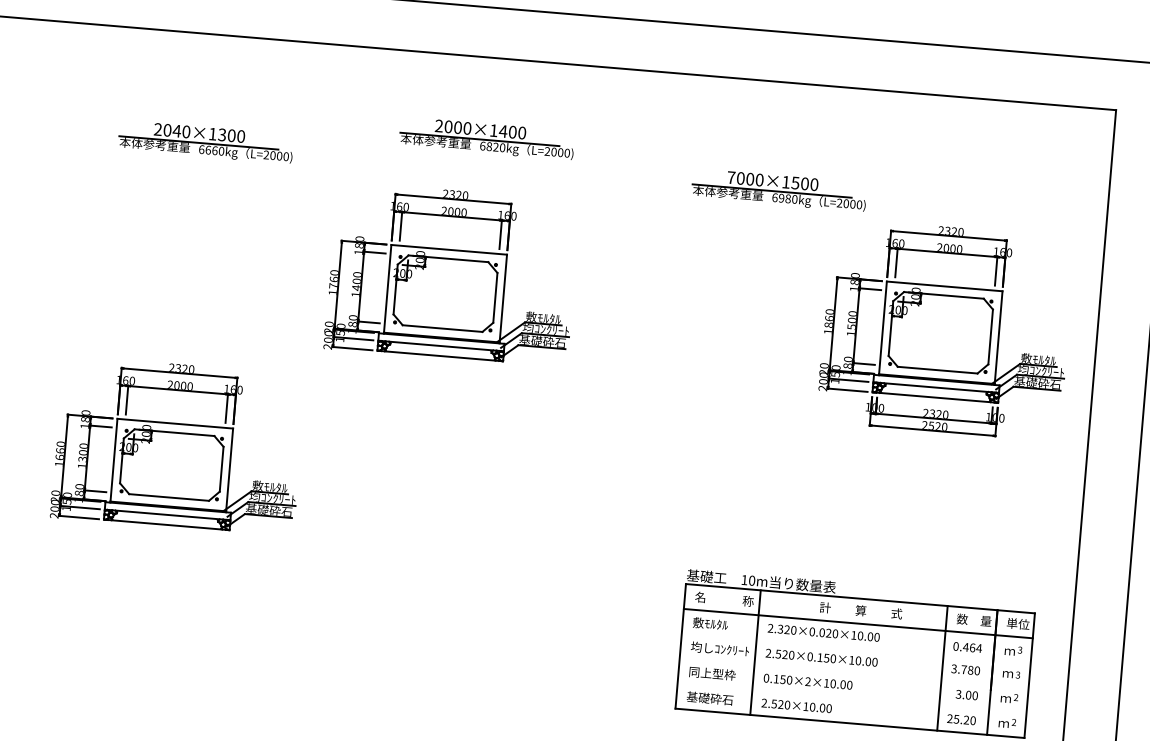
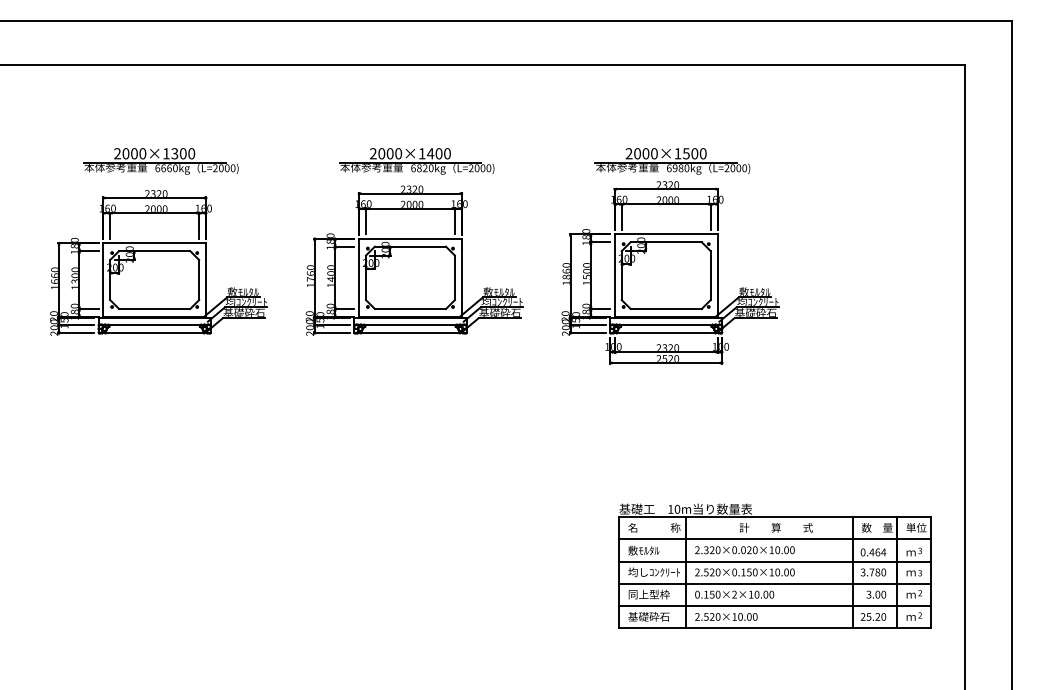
text: (177, 130) -> (134, 153), 2040×1300 -> 2000×1300
part: (486, 138) -> (416, 161), moved
text: (730, 177) -> (628, 153), 7000×1500 -> 2000×1500
part: (451, 274) -> (414, 260), moved
part: (945, 329) -> (670, 272), moved
part: (177, 445) -> (158, 262), moved
line: (855, 648) -> (774, 561), added
line: (853, 672) -> (774, 583), added
line: (851, 698) -> (774, 606), added

